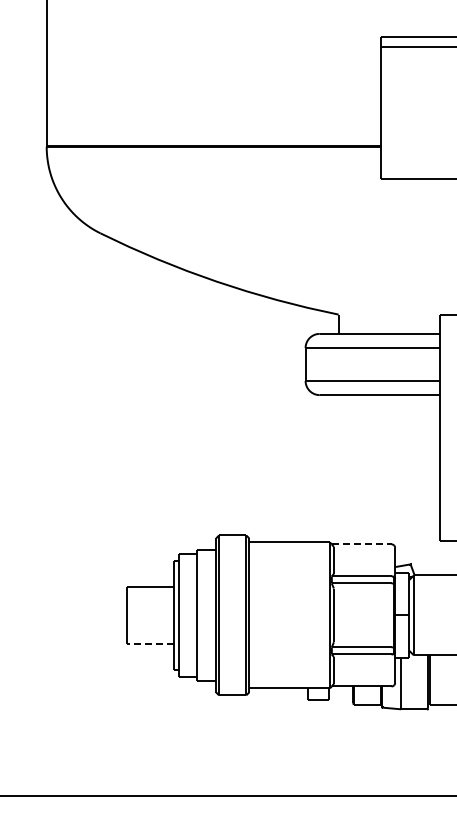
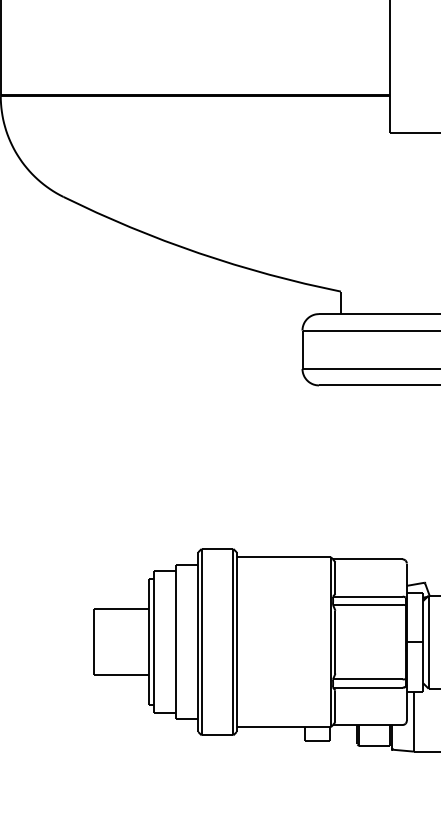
line: (361, 544) -> (367, 559), dashed -> solid
line: (150, 643) -> (121, 674), dashed -> solid

